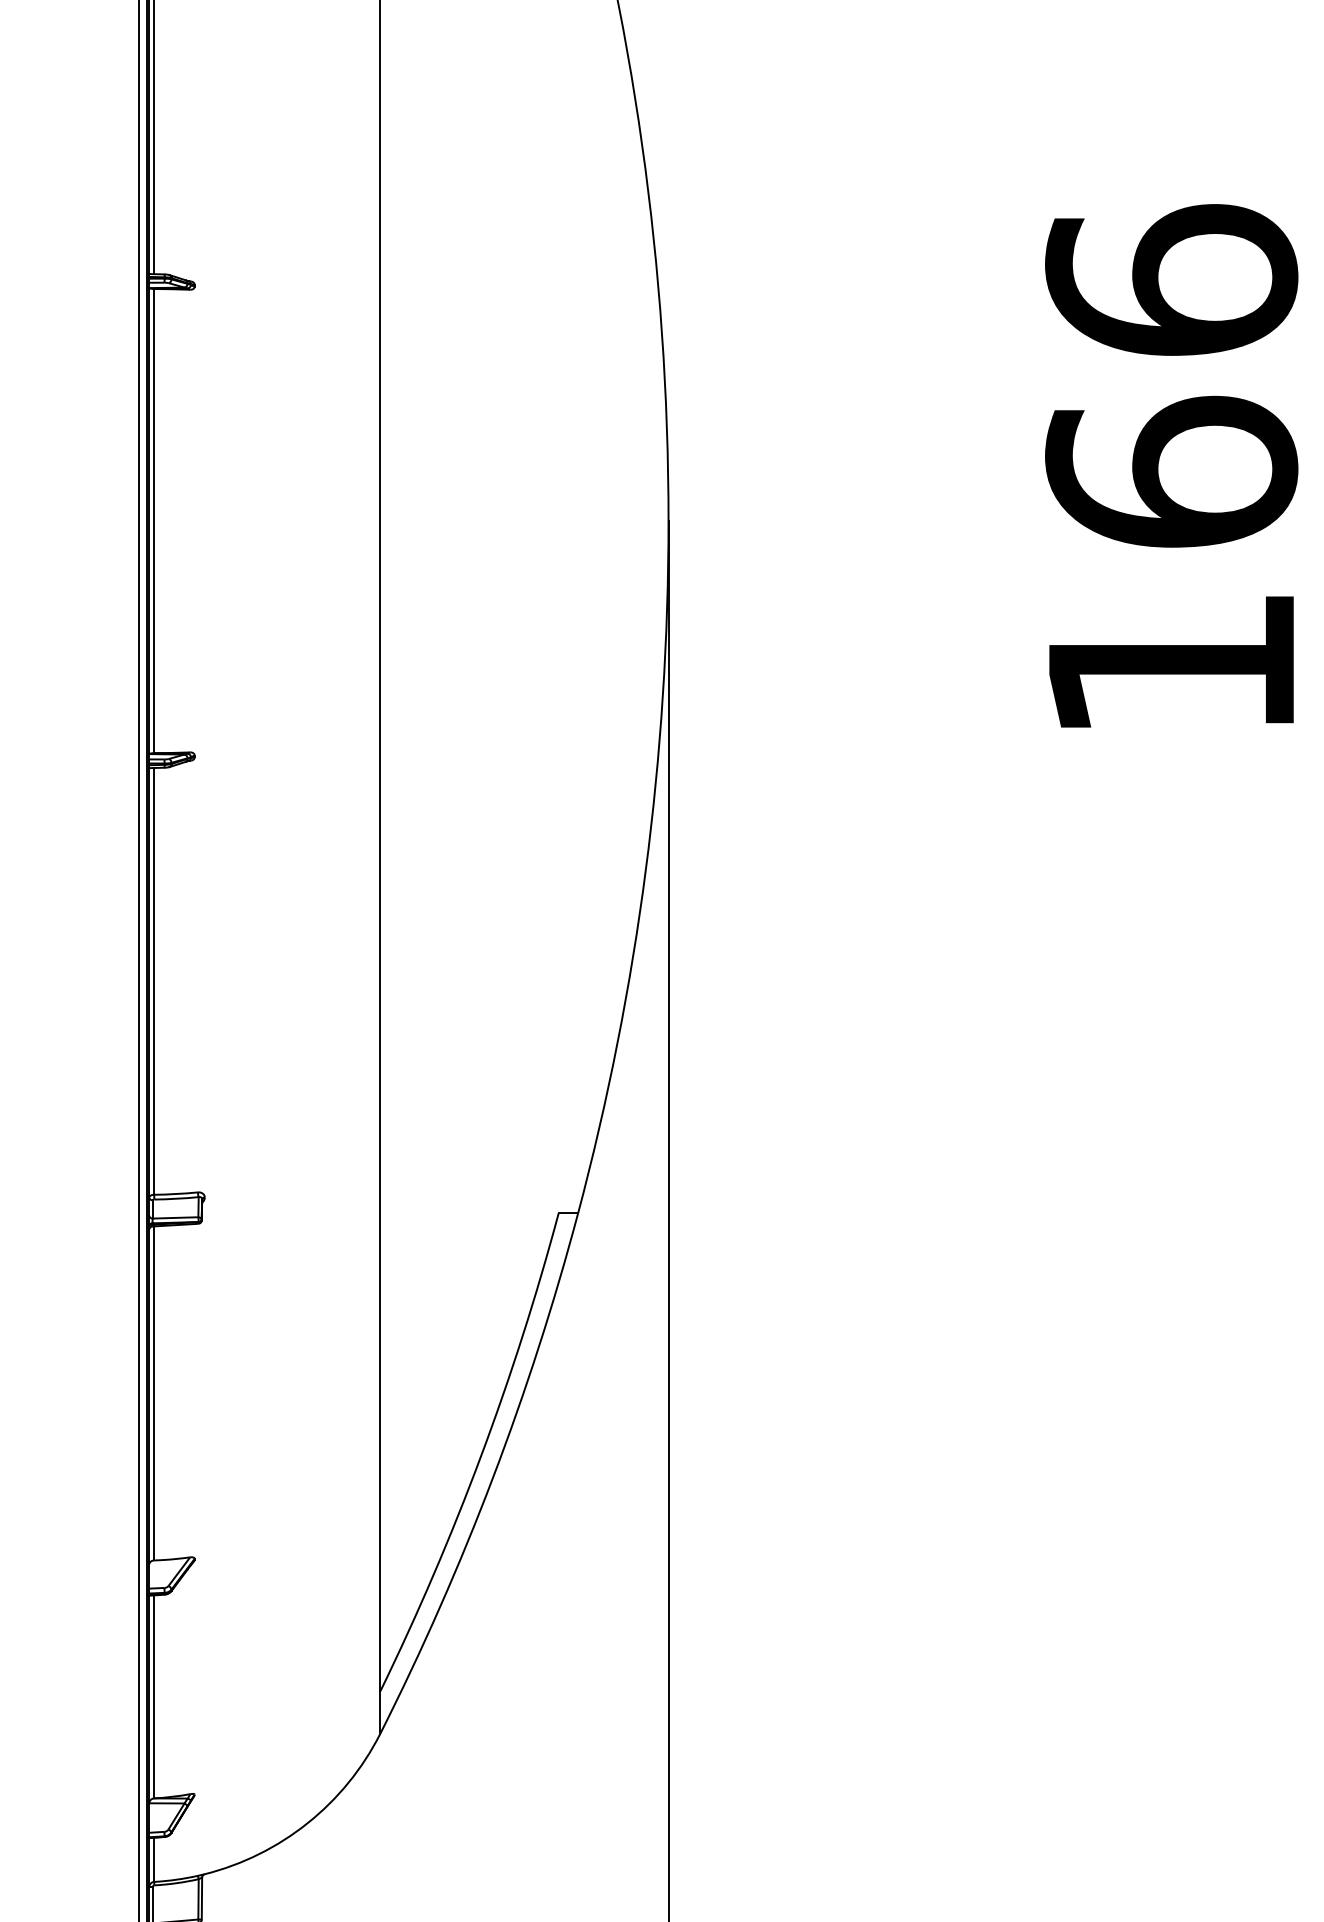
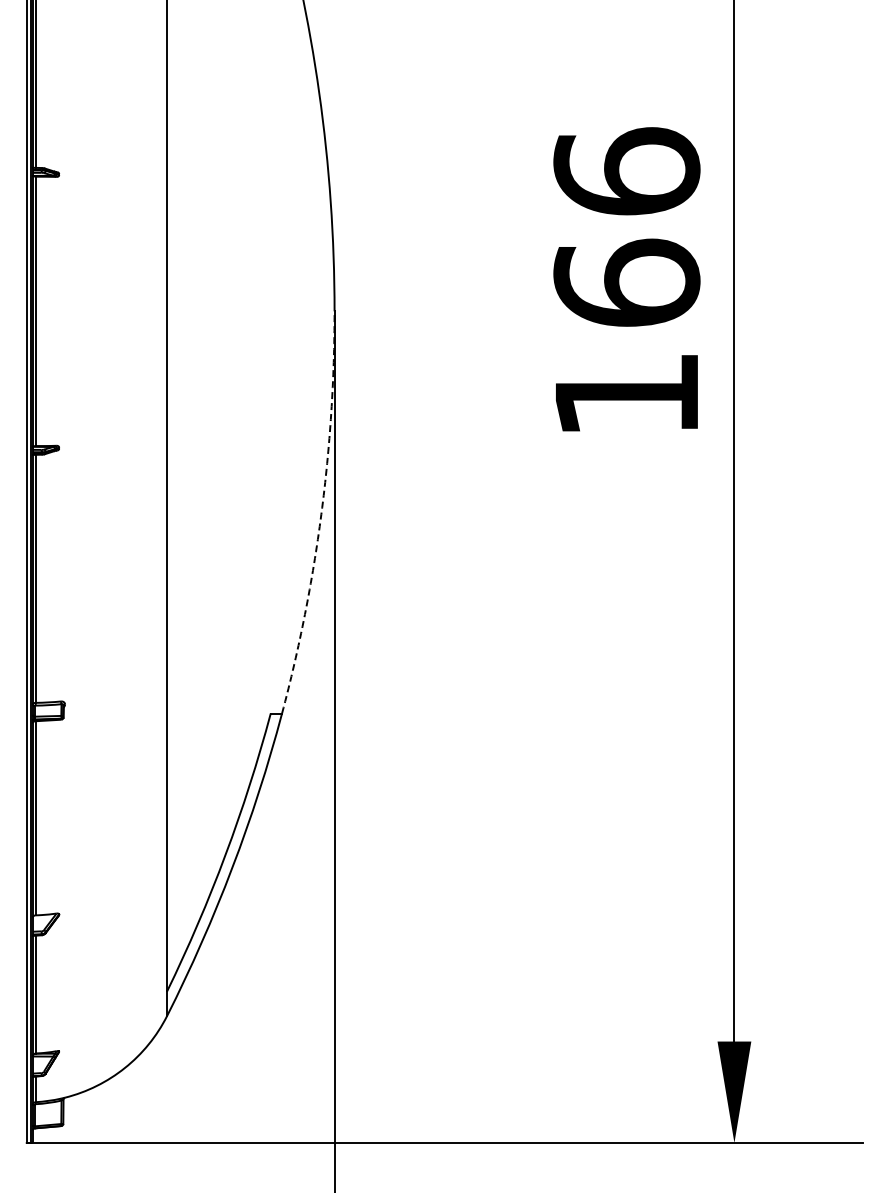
arc: (646, 870) -> (321, 514), solid -> dashed

